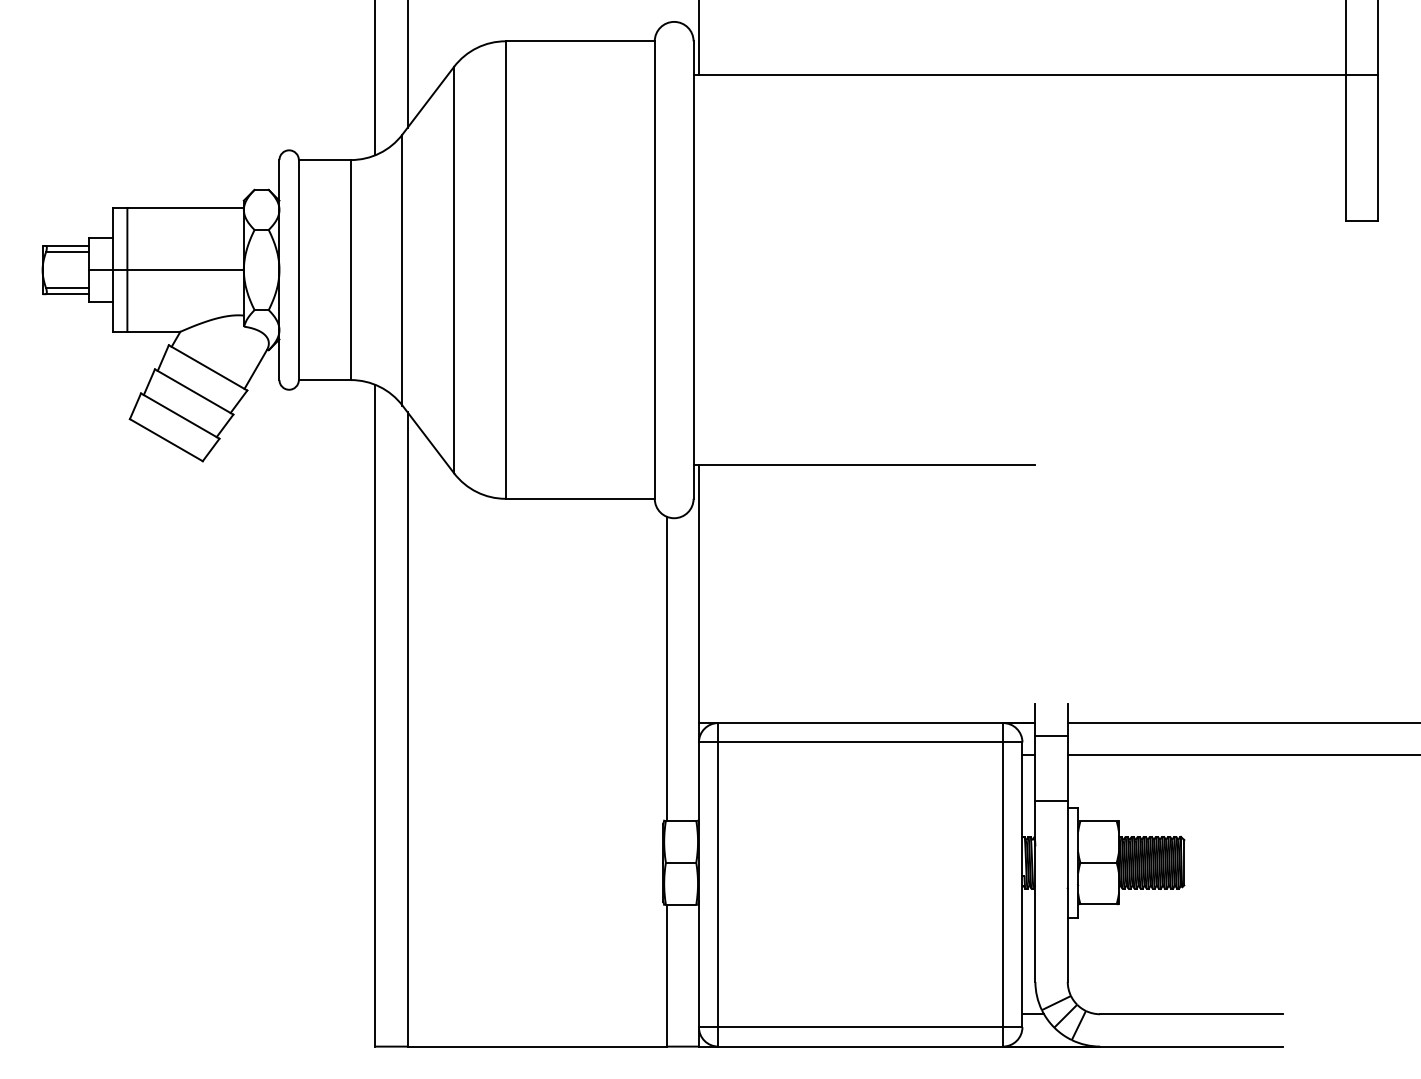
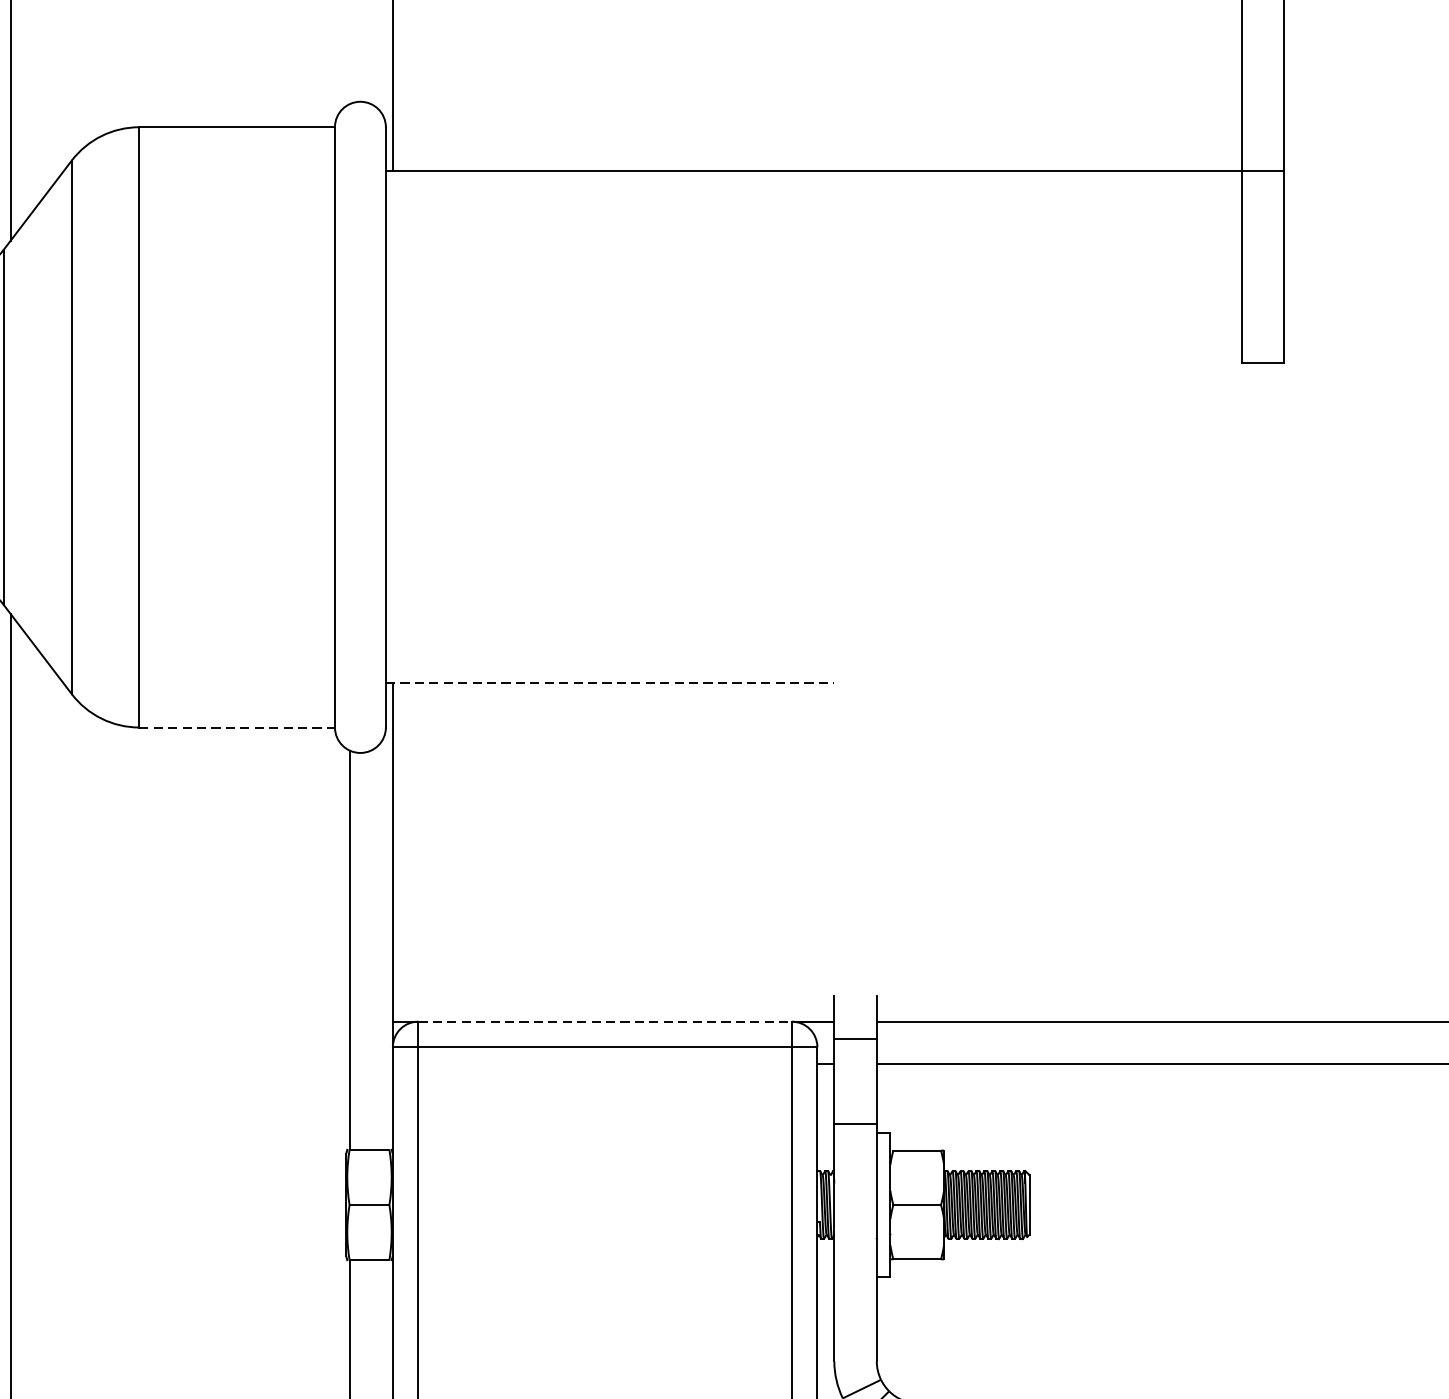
line: (864, 465) -> (610, 683), solid -> dashed
line: (580, 498) -> (237, 727), solid -> dashed
line: (861, 723) -> (606, 1022), solid -> dashed

